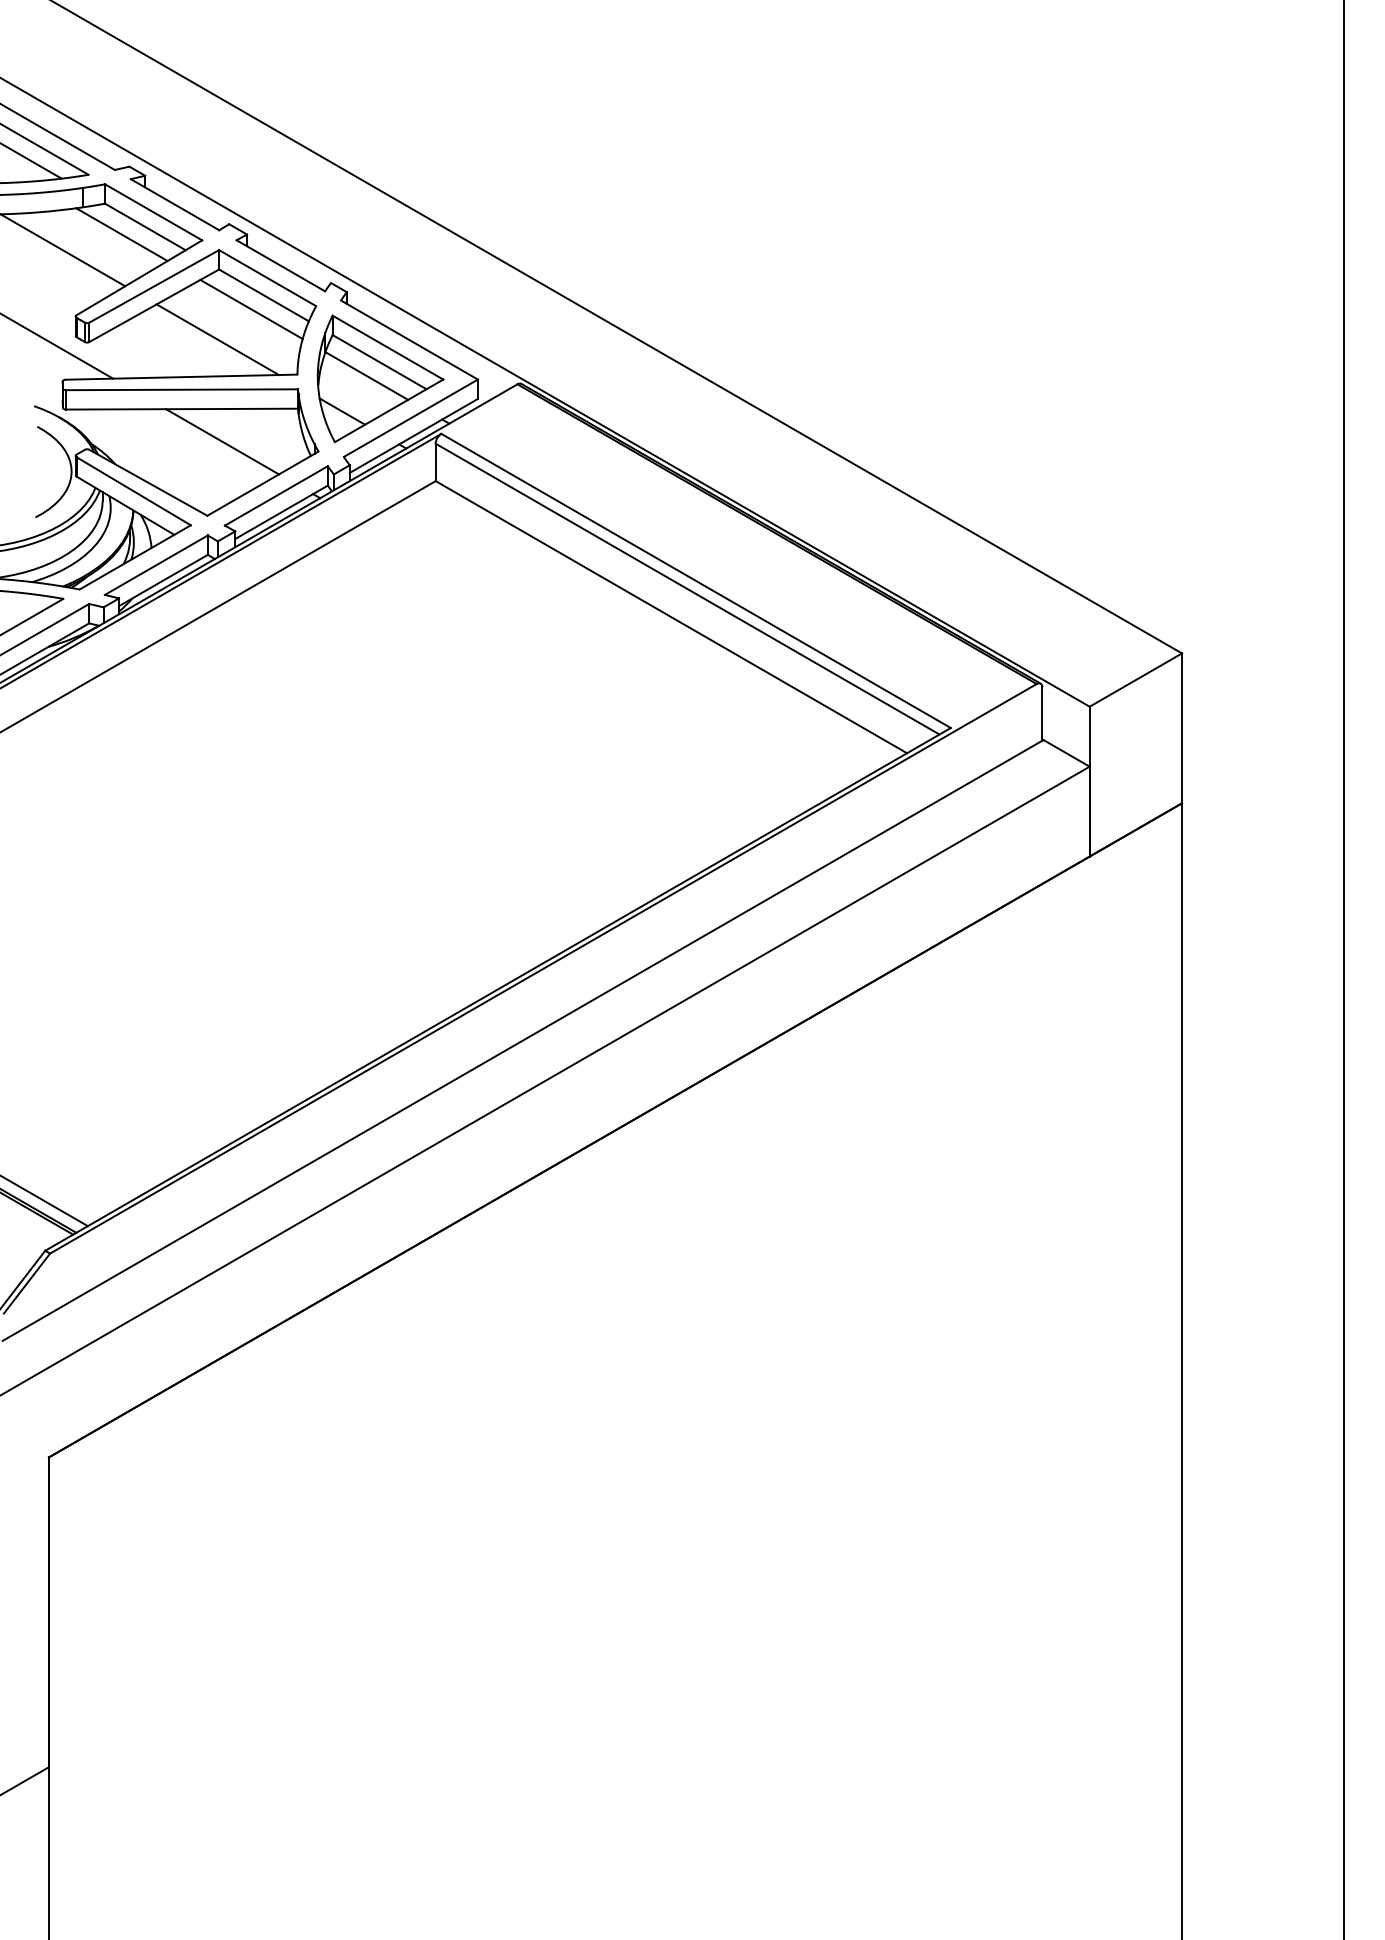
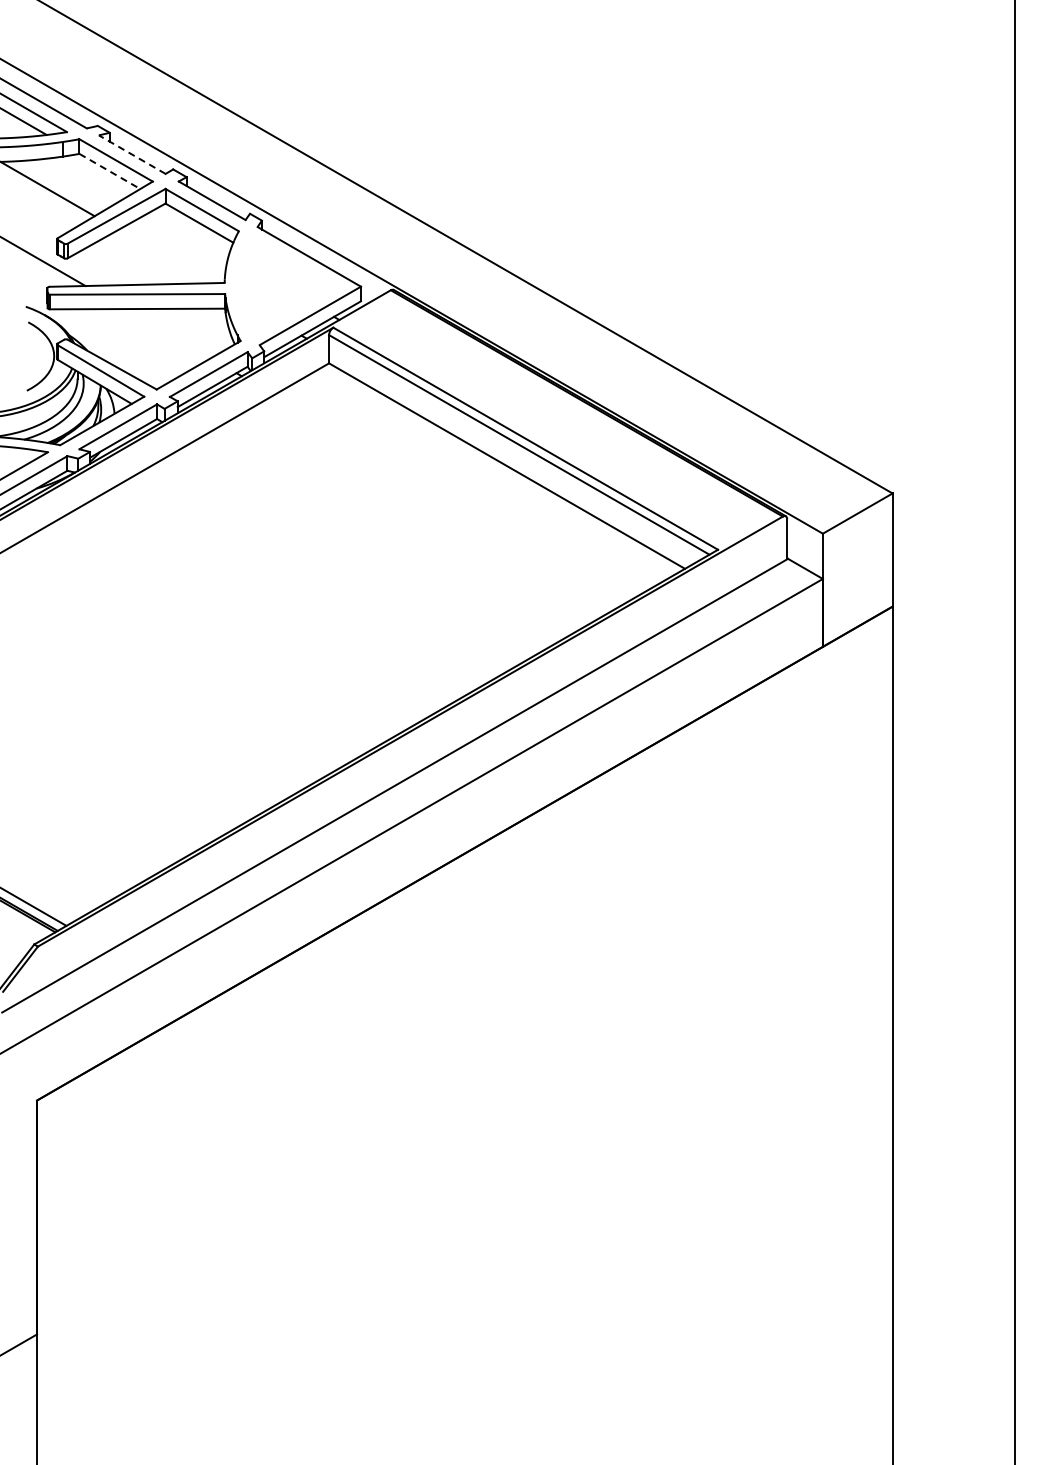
line: (175, 204) -> (132, 154), solid -> dashed
line: (146, 227) -> (110, 171), solid -> dashed
line: (121, 234) -> (91, 177), removed
line: (250, 309) -> (189, 233), removed
line: (217, 339) -> (164, 256), removed
part: (380, 377) -> (287, 285), removed
line: (221, 441) -> (167, 333), removed

